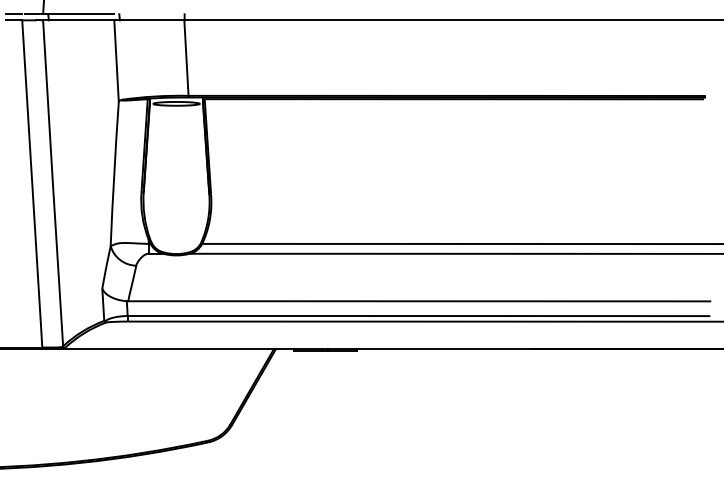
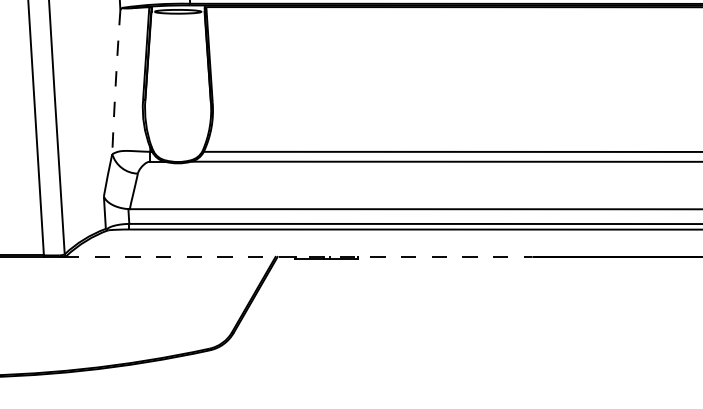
arc: (114, 174) -> (116, 82), solid -> dashed
line: (297, 349) -> (299, 257), solid -> dashed

